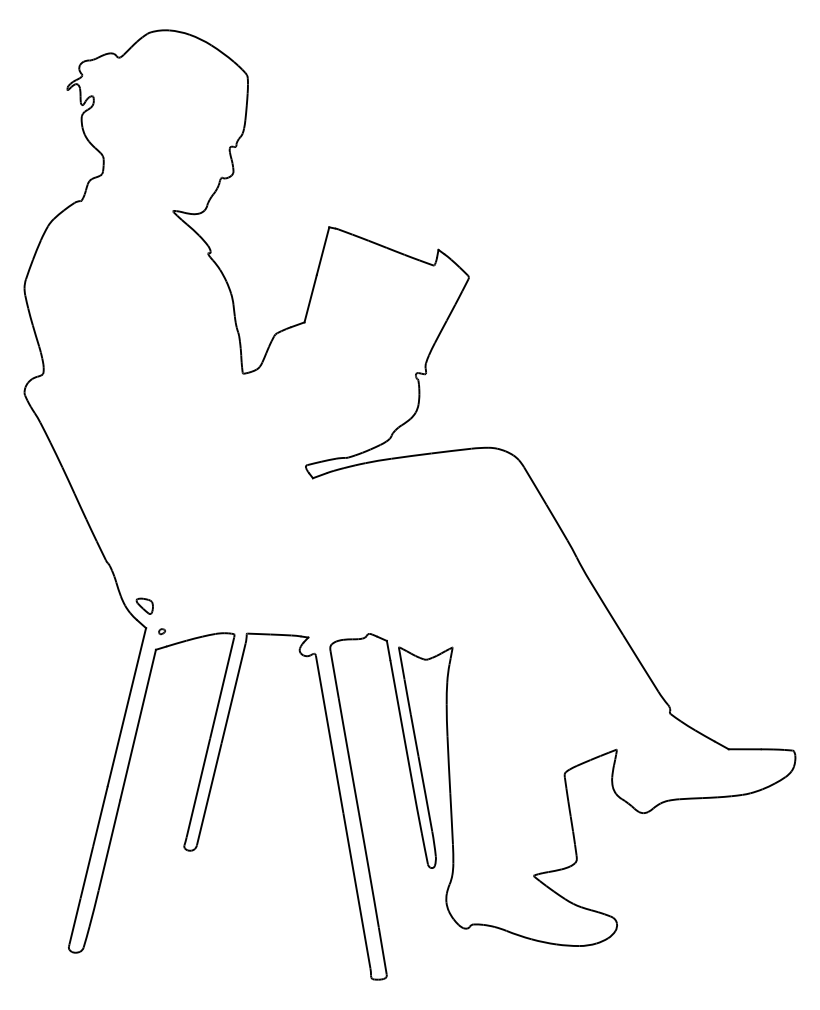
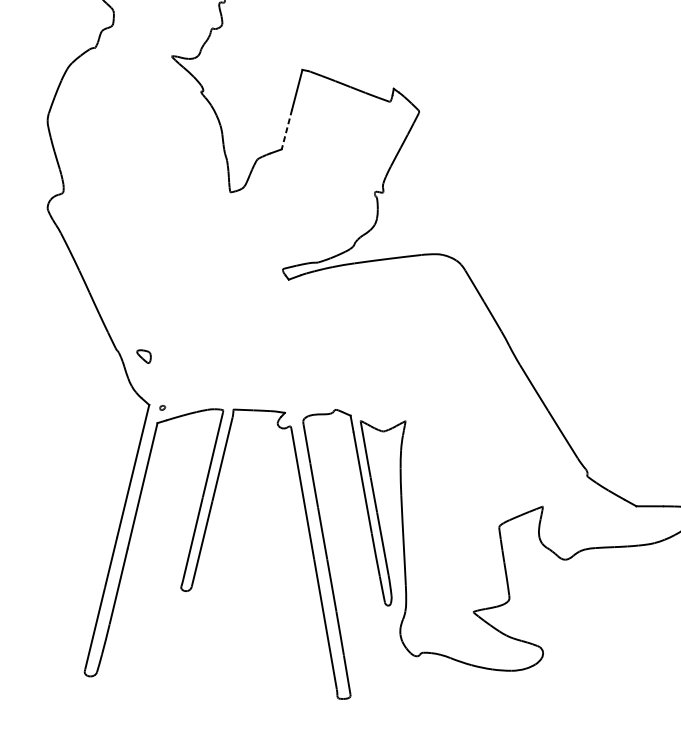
line: (310, 298) -> (286, 129), solid -> dashed
part: (144, 605) -> (143, 355), moved

